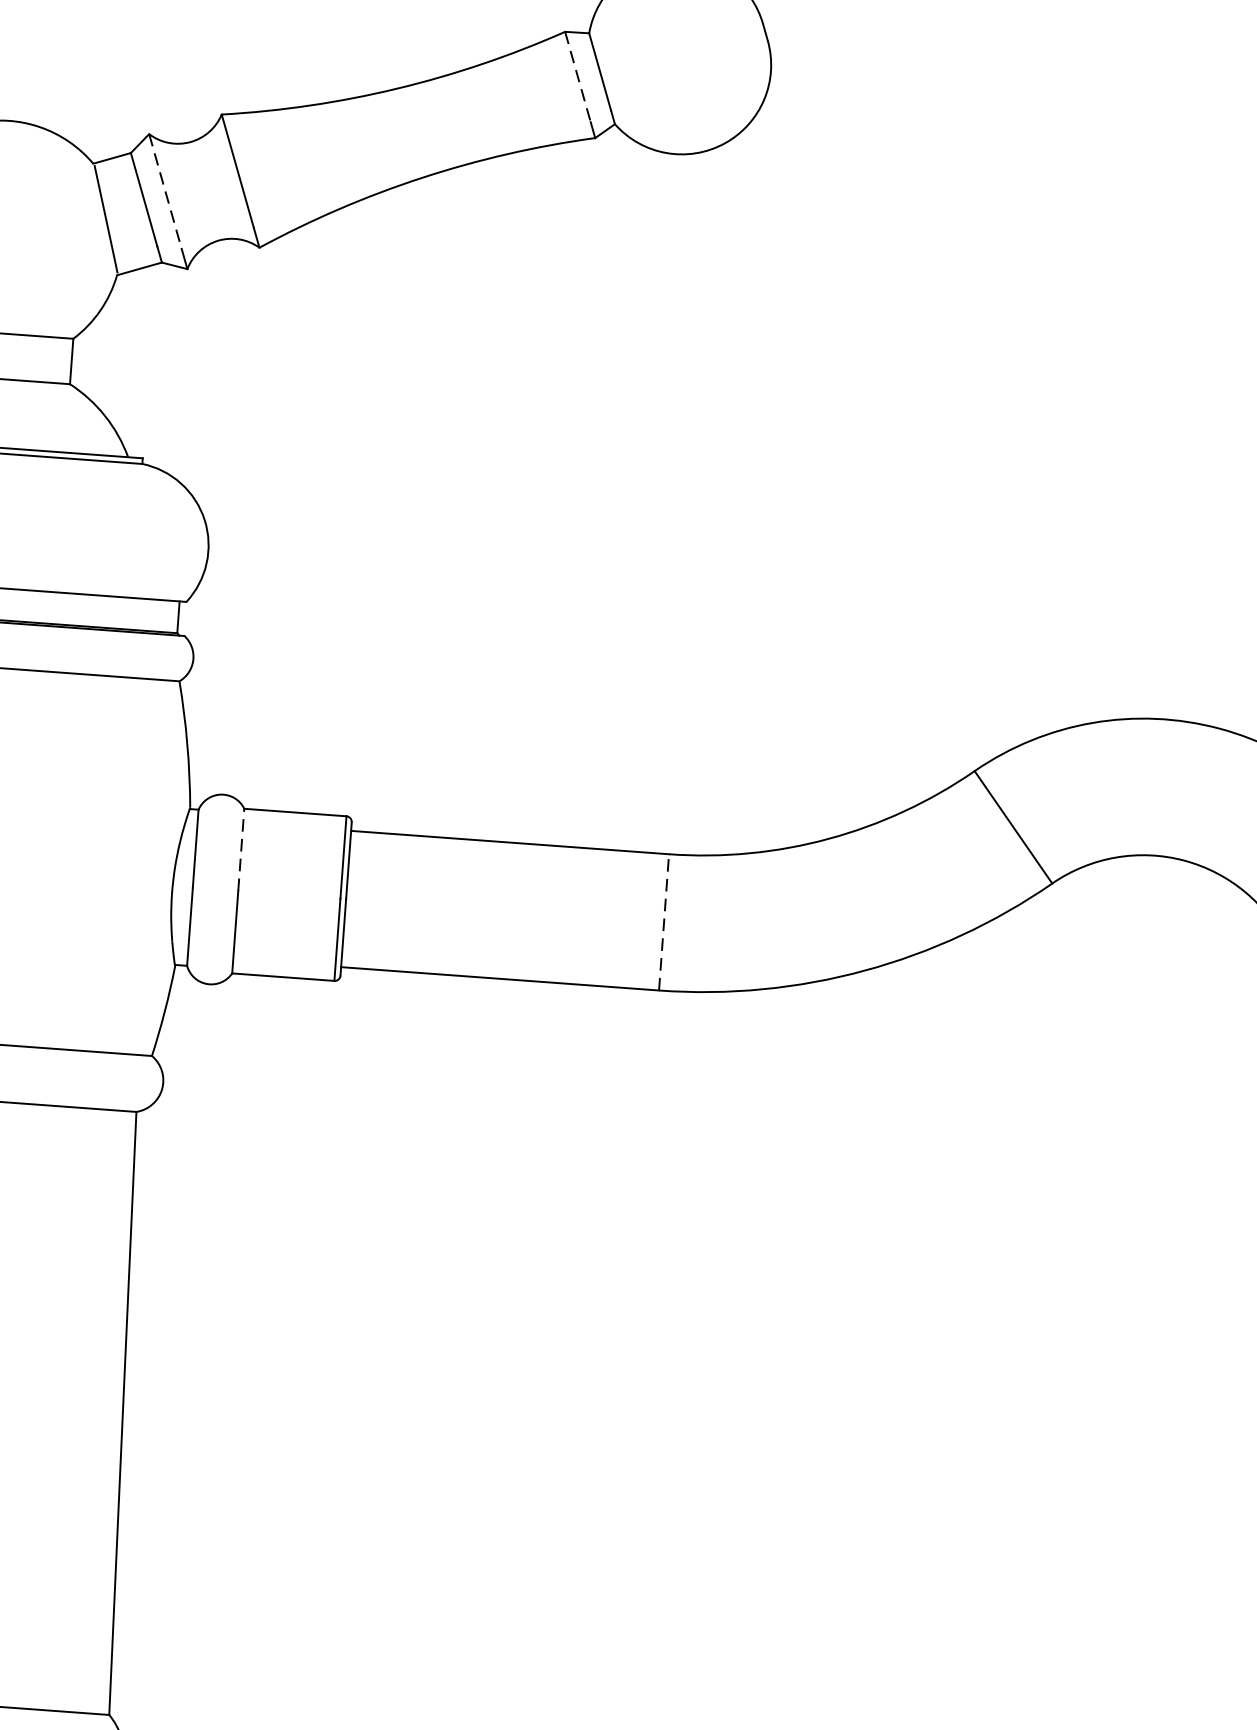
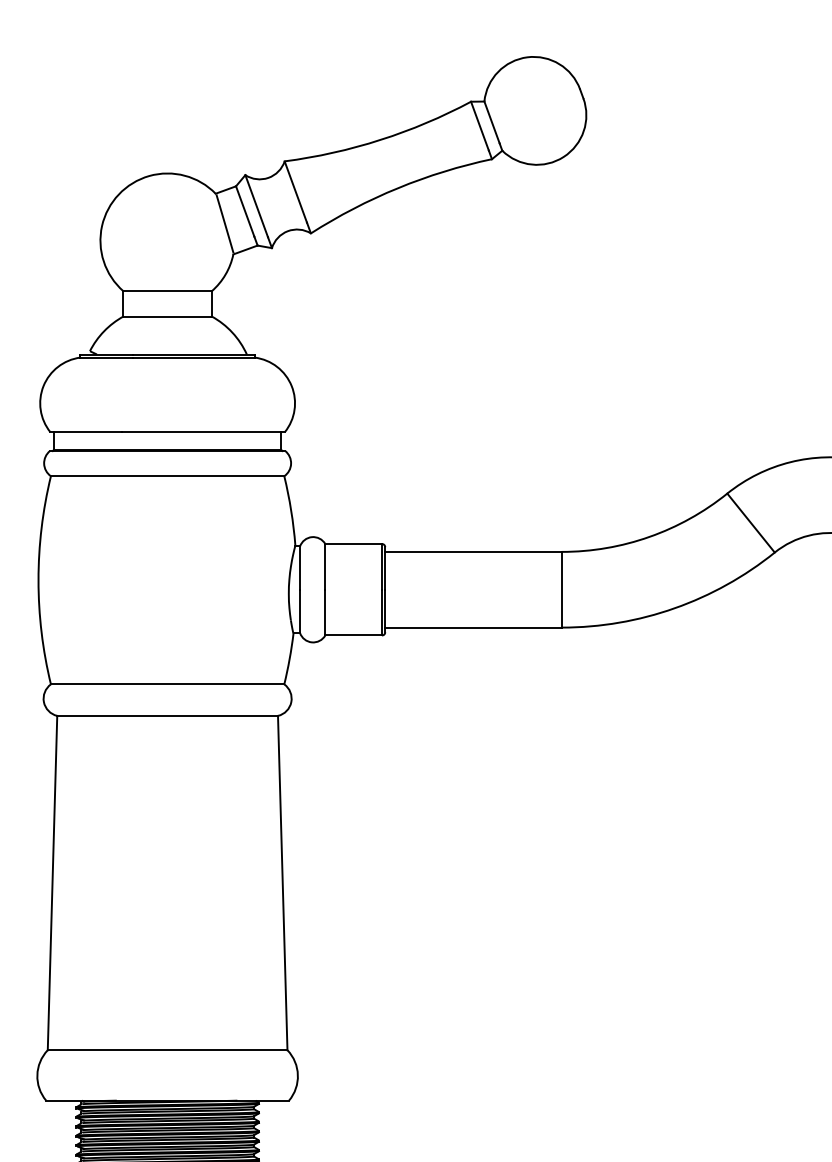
line: (578, 77) -> (480, 126), dashed -> solid
line: (165, 192) -> (256, 206), dashed -> solid
line: (241, 849) -> (325, 566), dashed -> solid
line: (663, 921) -> (561, 589), dashed -> solid

